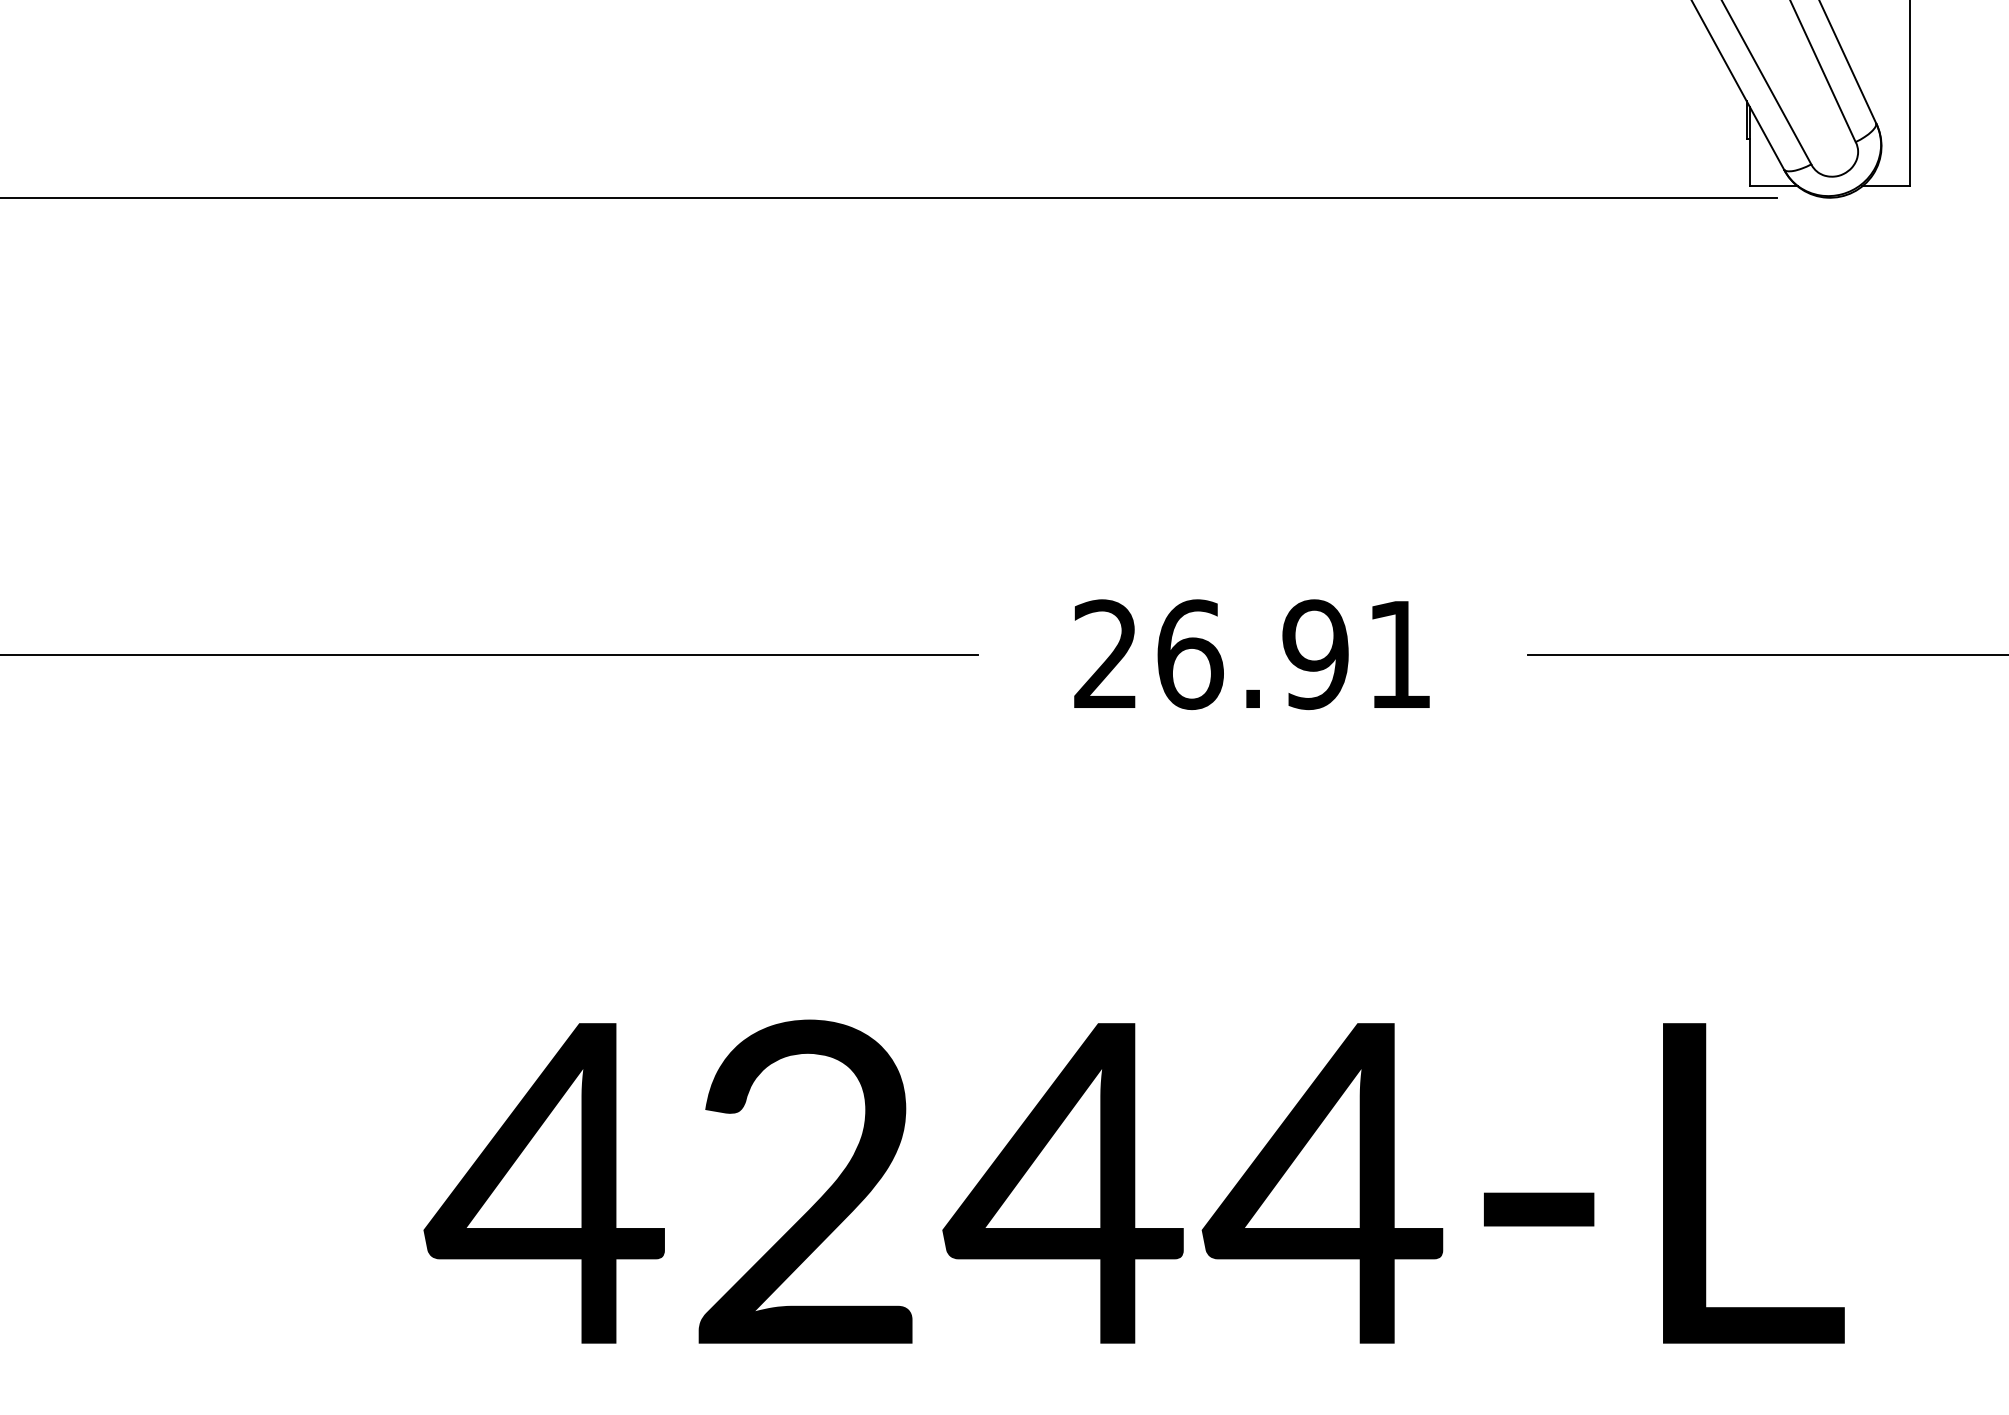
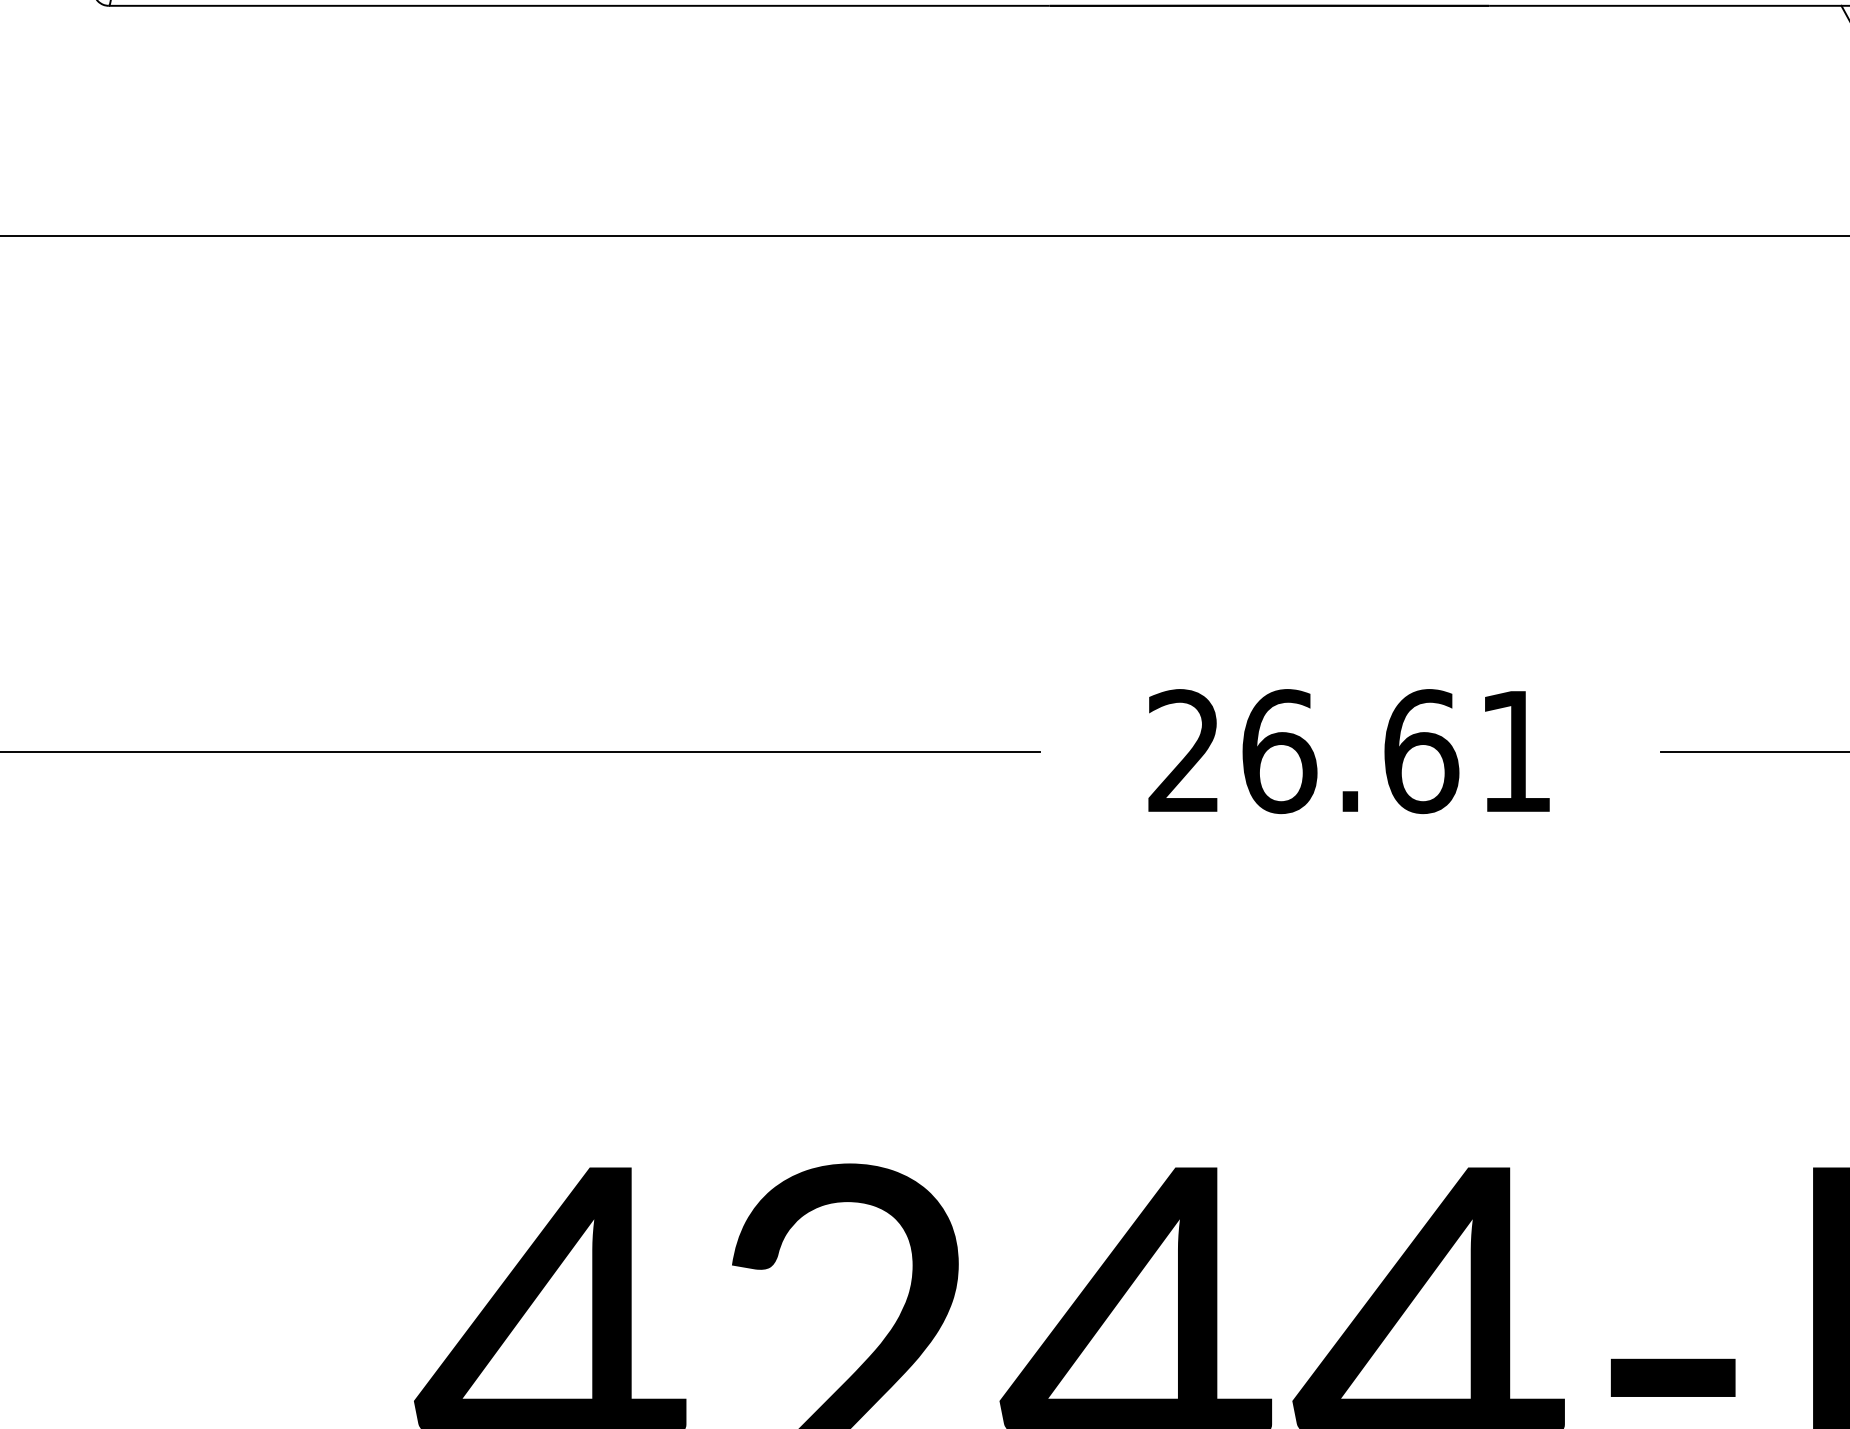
text: (1315, 654) -> (1420, 751), 26.91 -> 26.61

